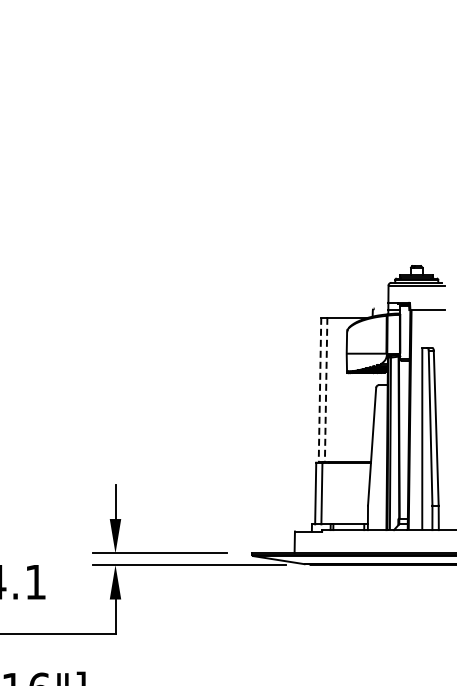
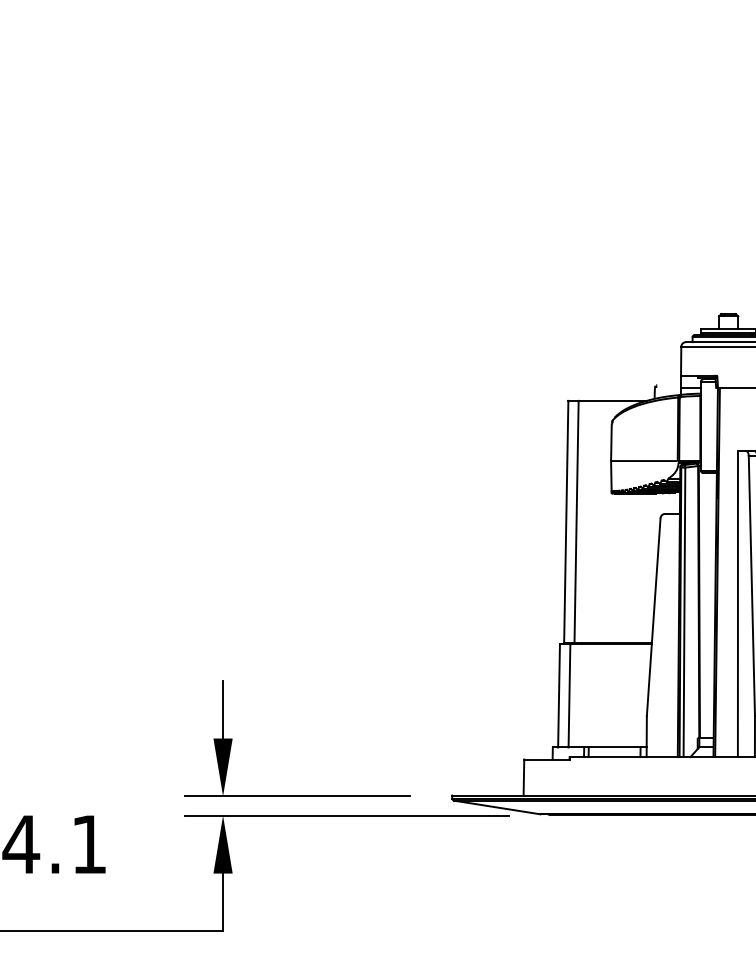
line: (319, 390) -> (565, 522), dashed -> solid
line: (326, 390) -> (577, 522), dashed -> solid

